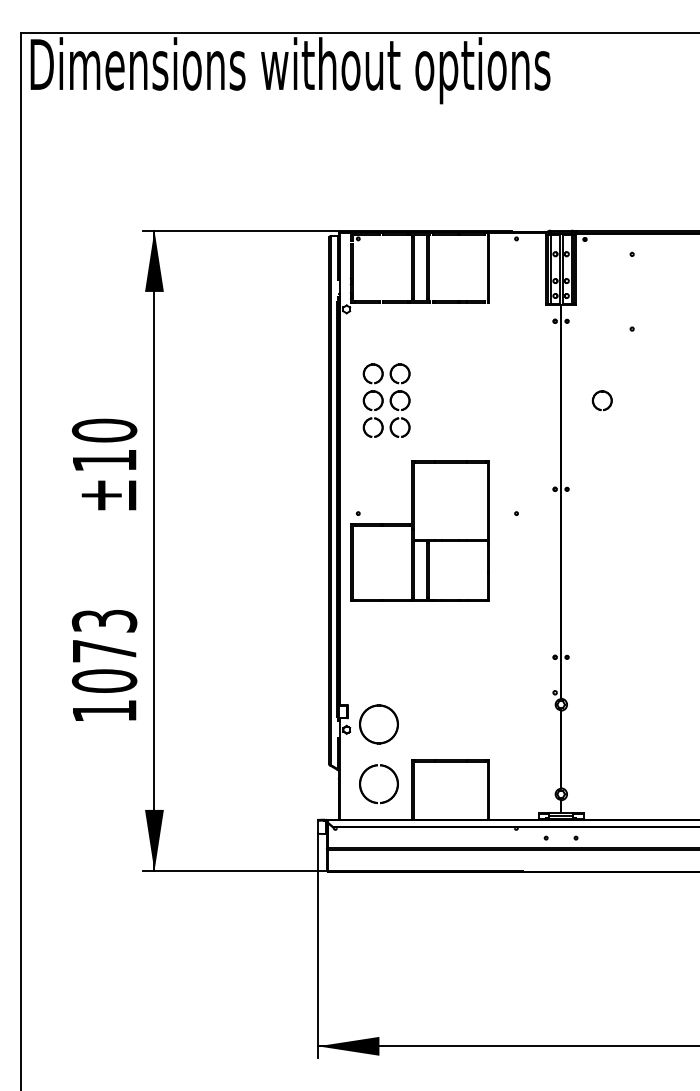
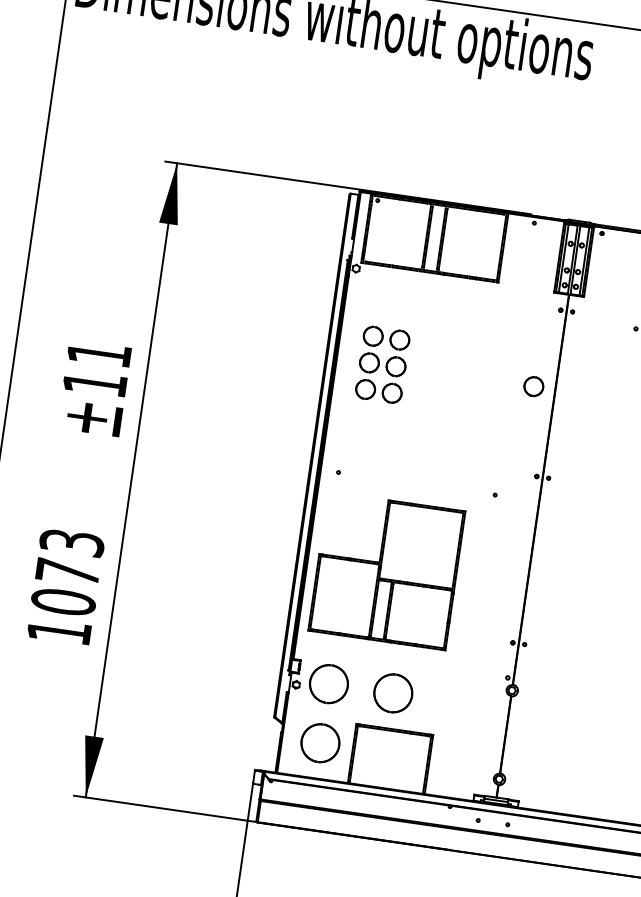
part: (596, 395) -> (528, 380), moved
text: (104, 430) -> (99, 354), ±10 -> ±11
part: (419, 530) -> (386, 570), moved
part: (443, 724) -> (392, 693), added

